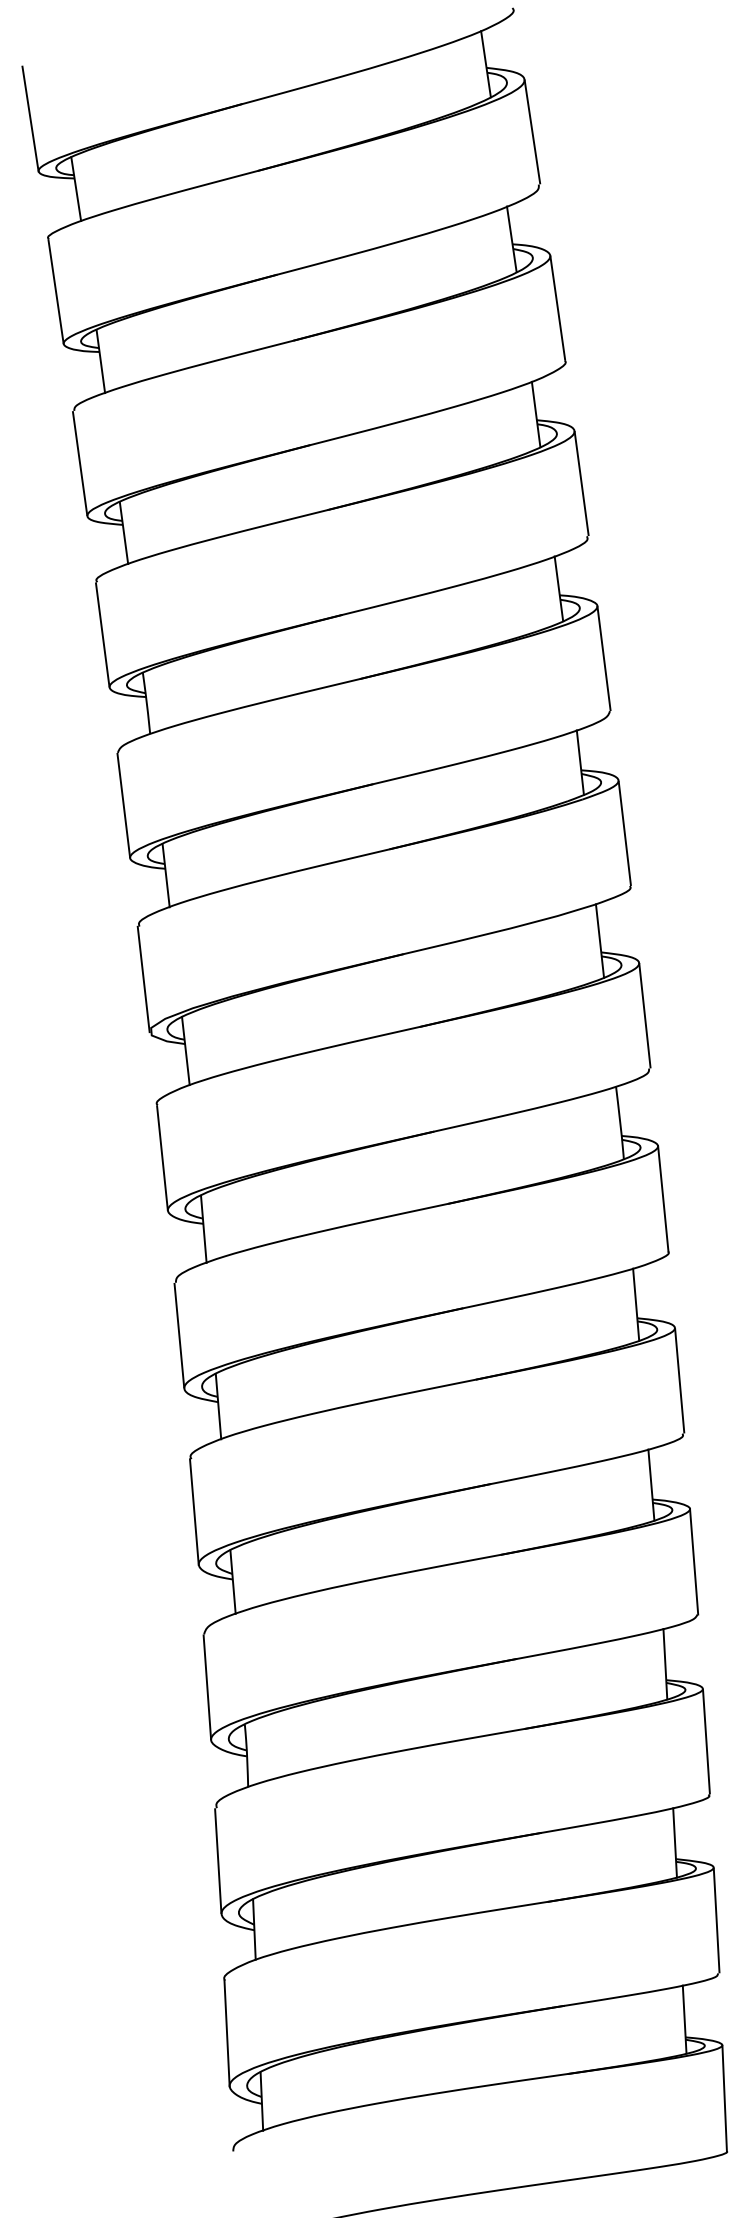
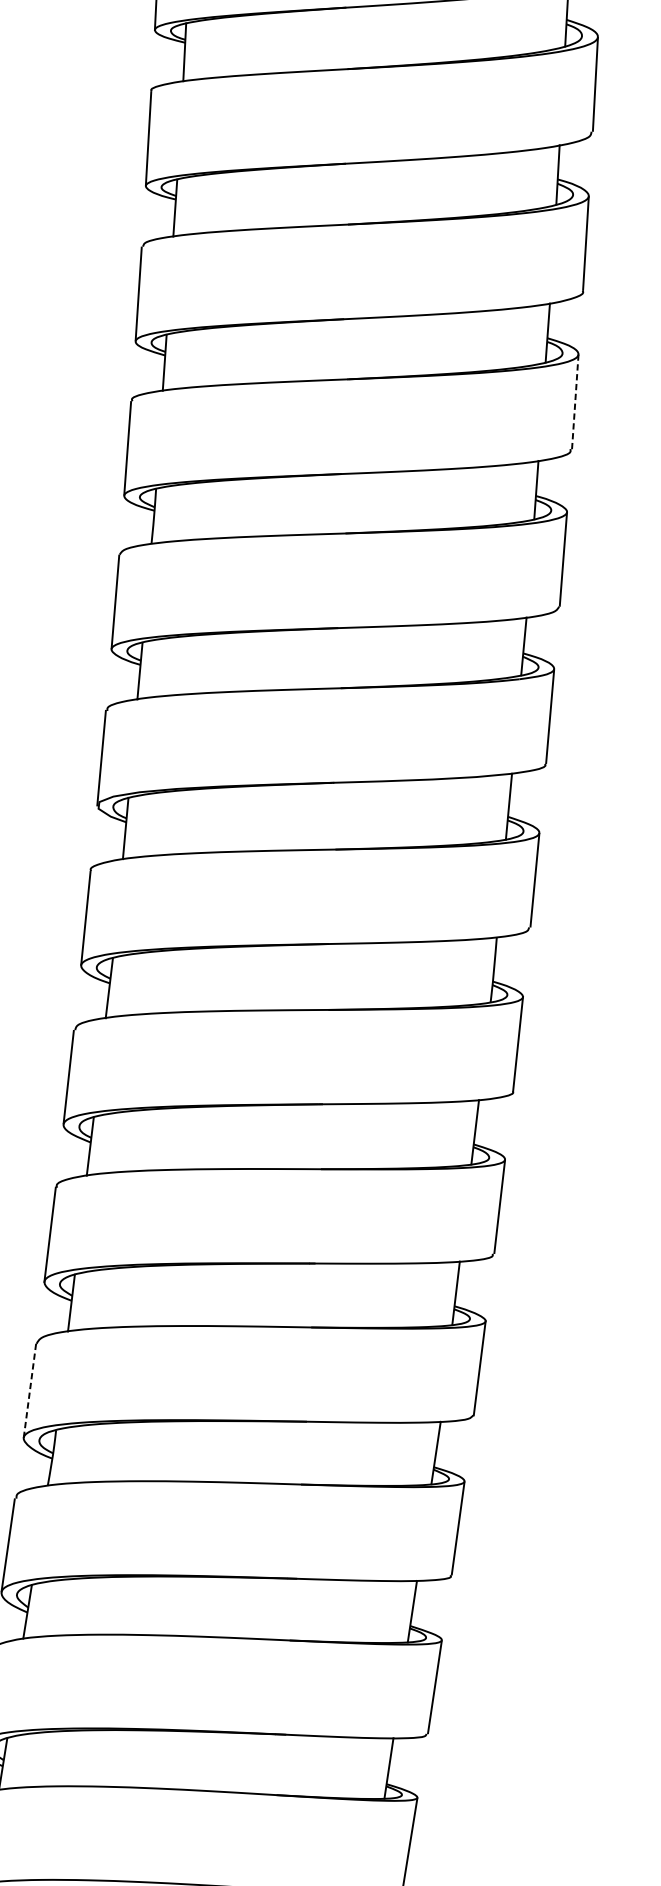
line: (581, 483) -> (575, 401), solid -> dashed
line: (207, 1687) -> (30, 1391), solid -> dashed

